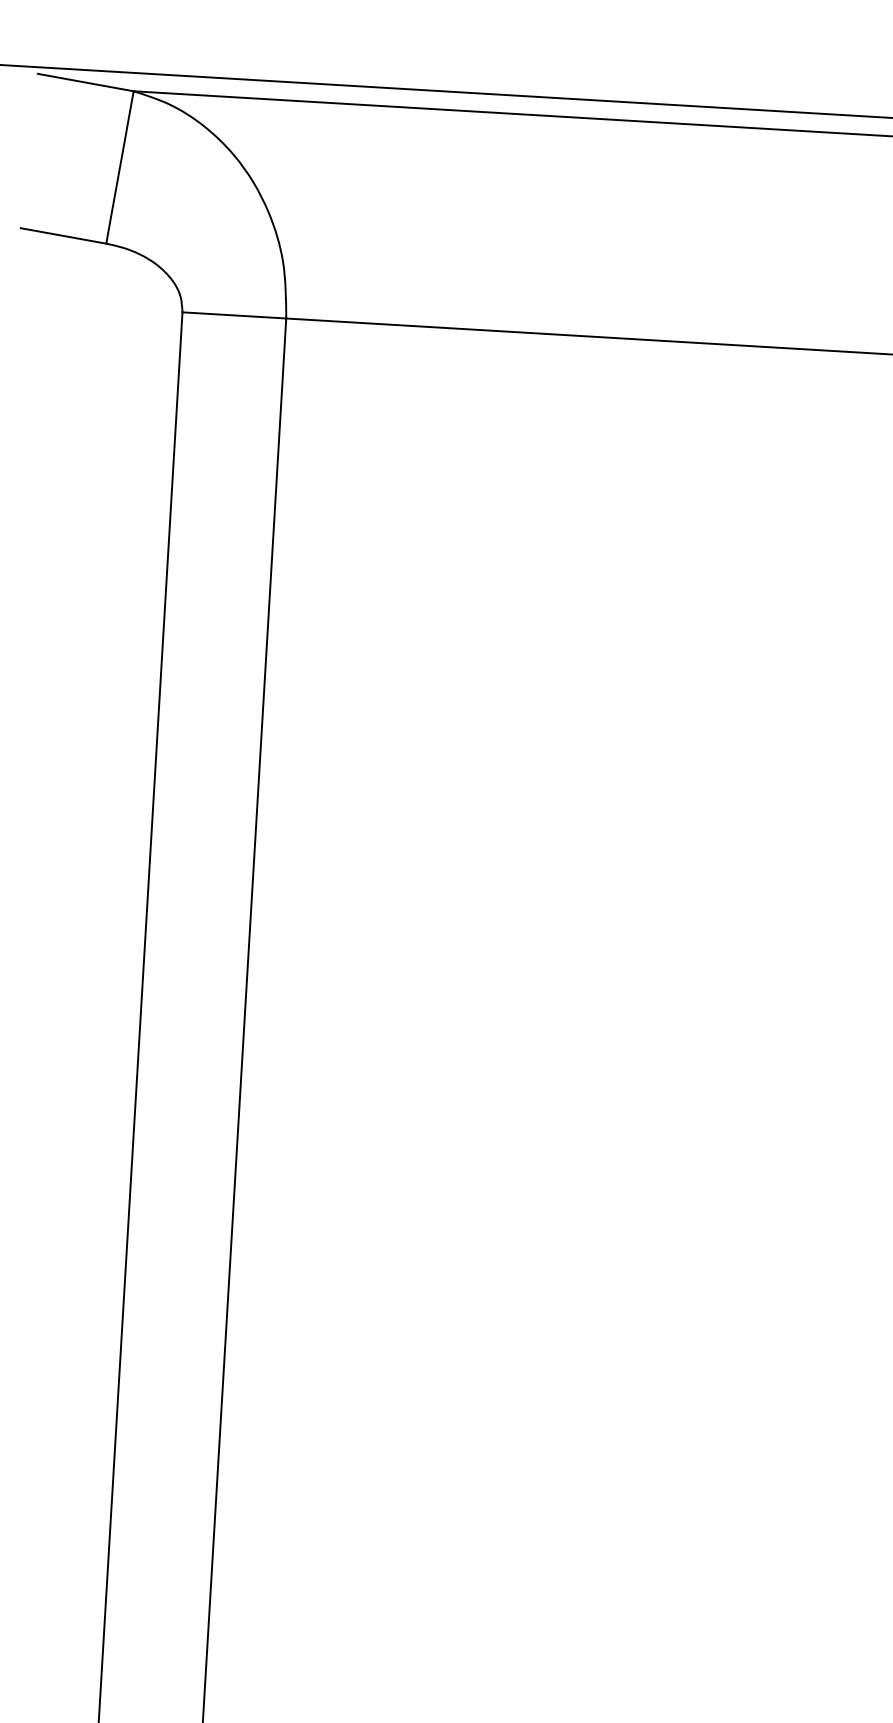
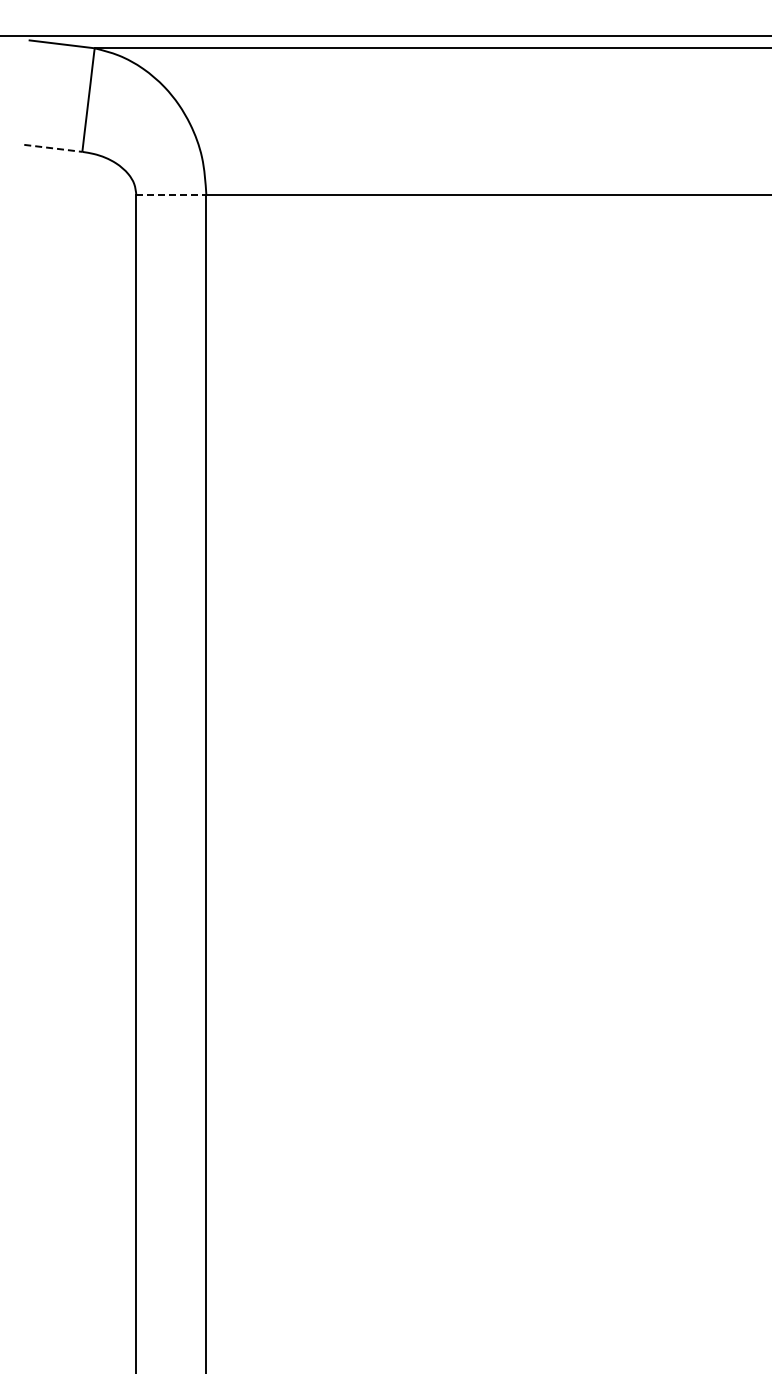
line: (63, 236) -> (53, 148), solid -> dashed
line: (234, 316) -> (171, 195), solid -> dashed

